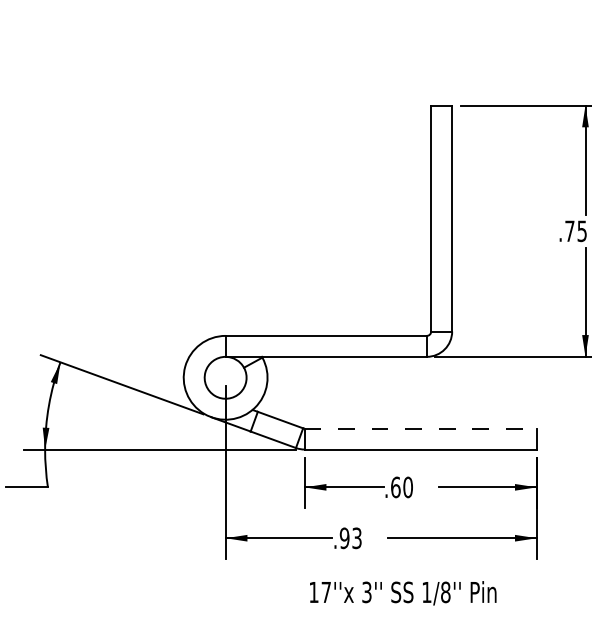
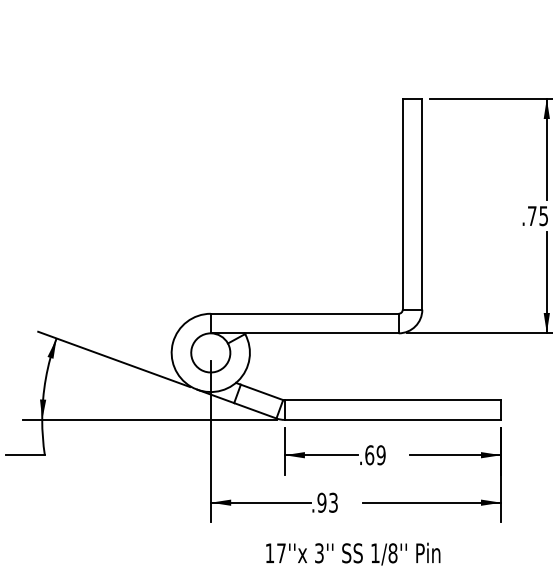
line: (421, 428) -> (393, 400), dashed -> solid
text: (407, 487) -> (380, 455), .60 -> .69
text: (403, 593) -> (353, 554), moved

